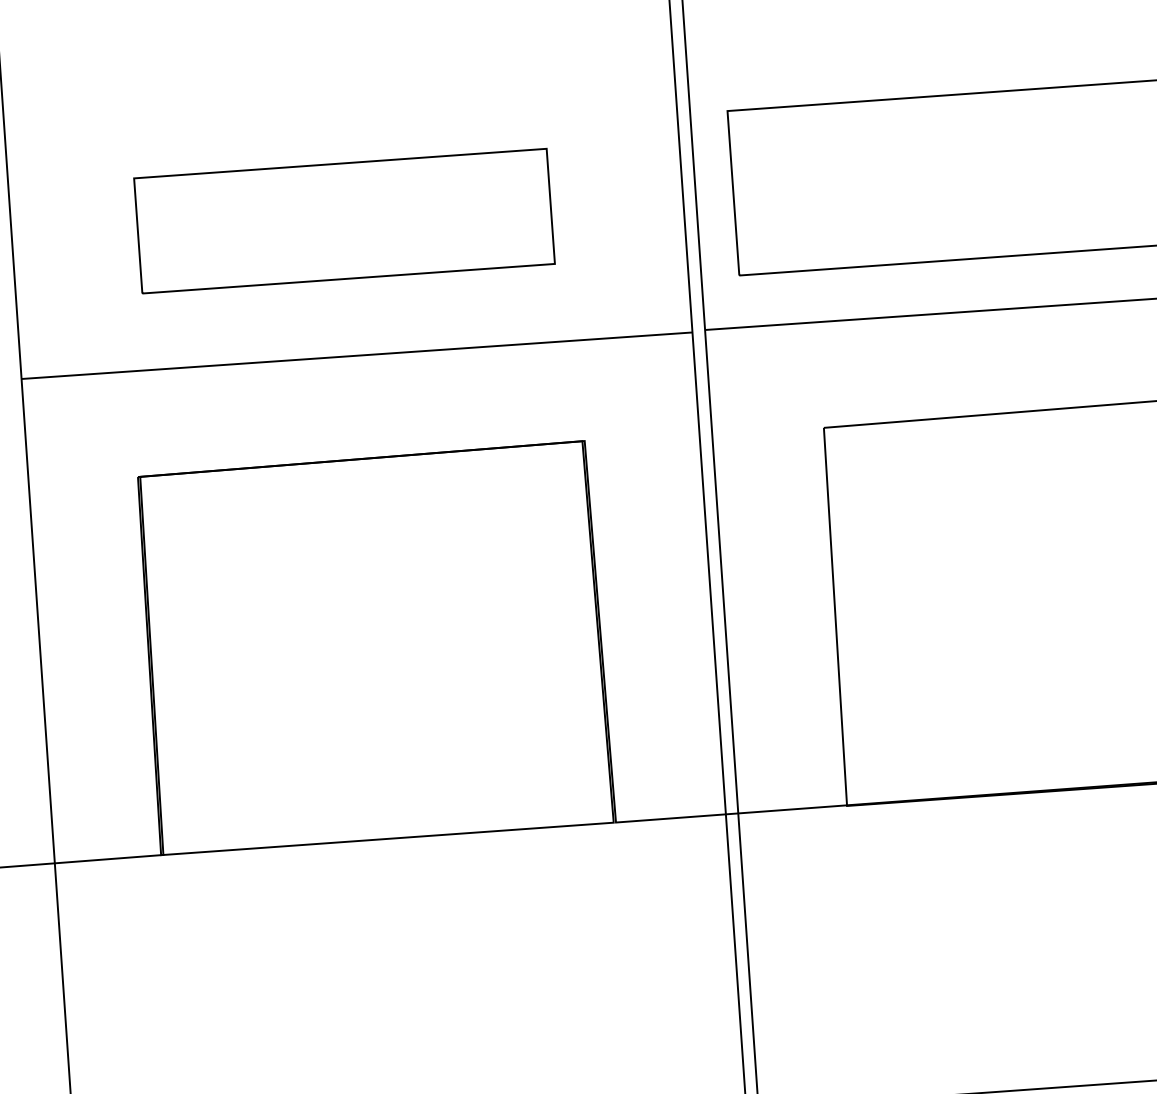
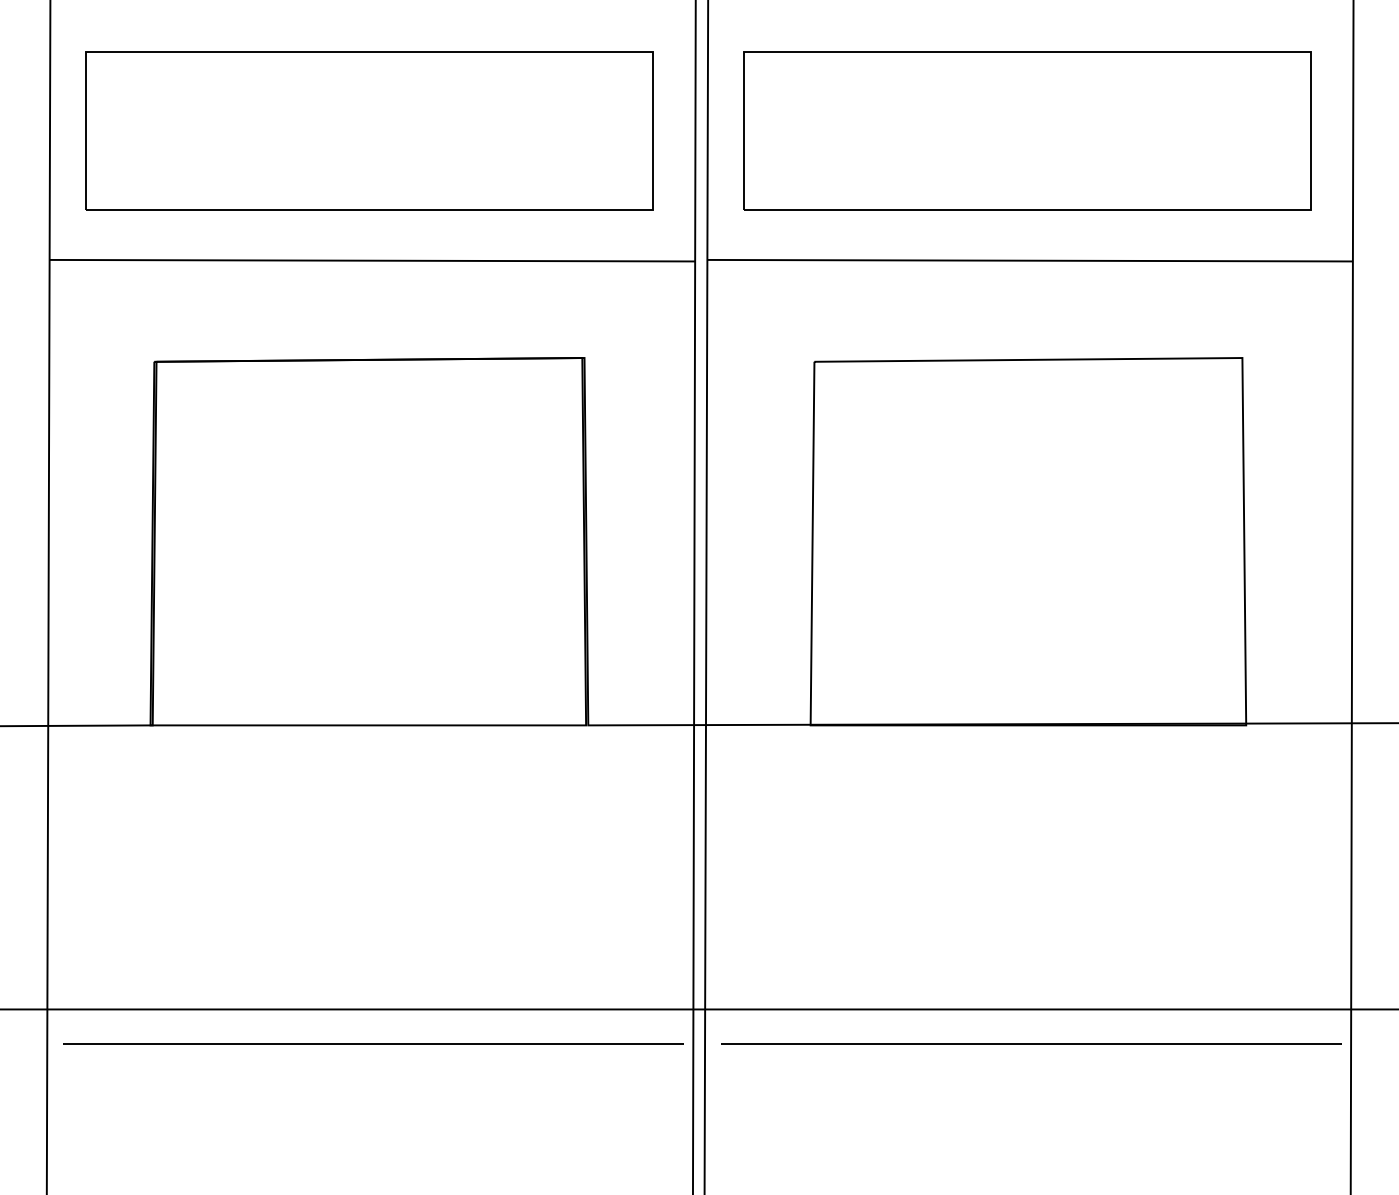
part: (344, 220) -> (369, 130), size x1.43

